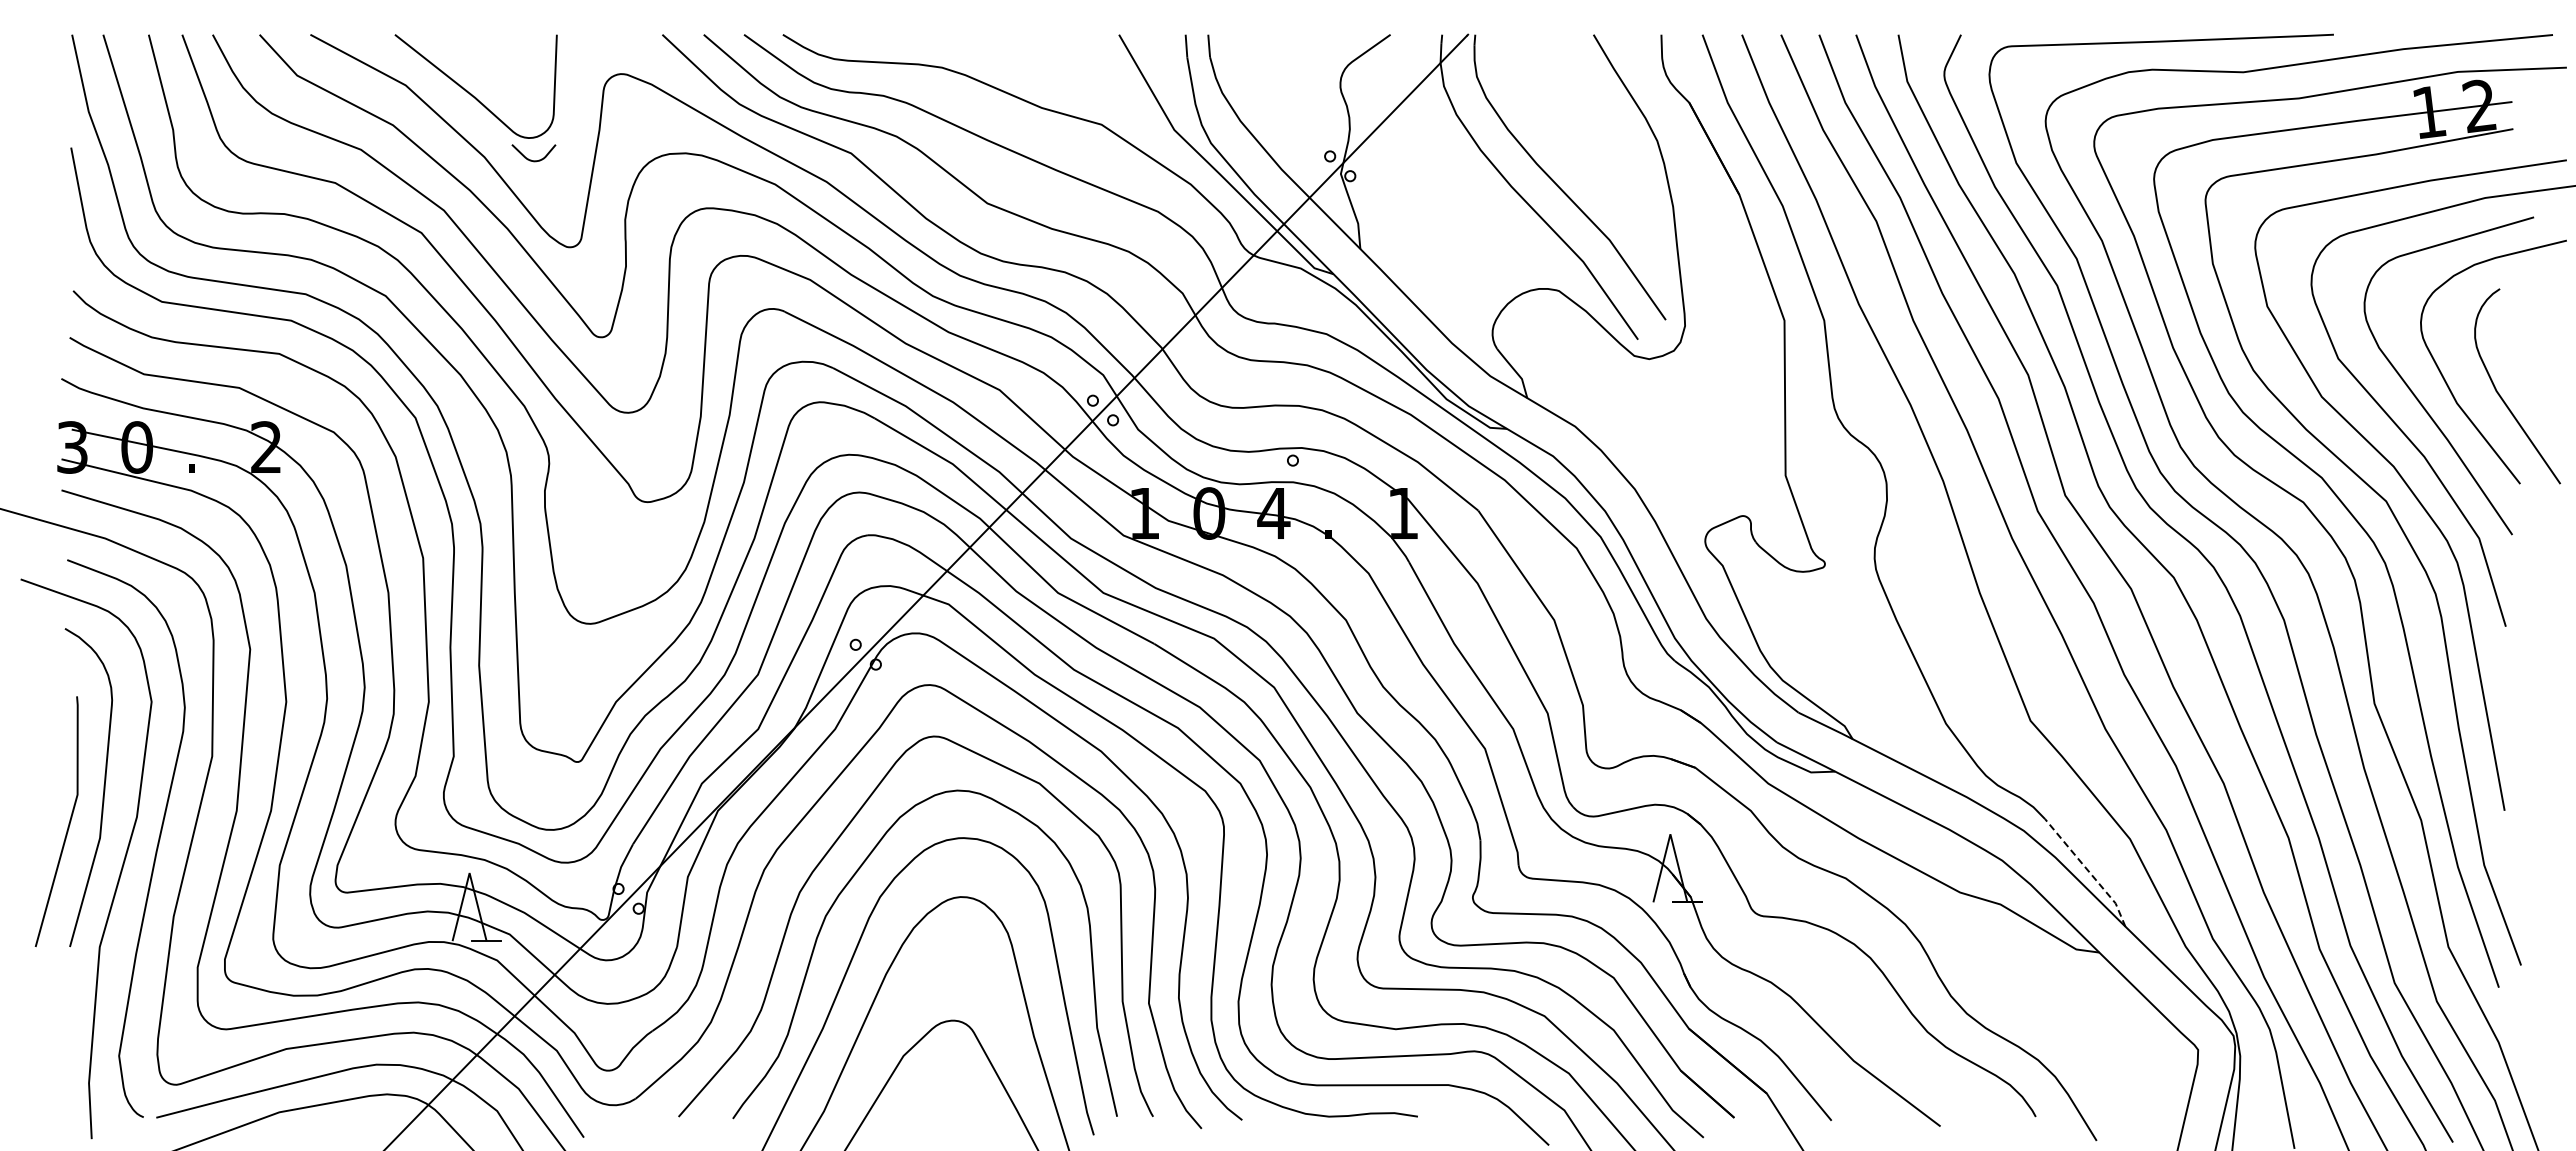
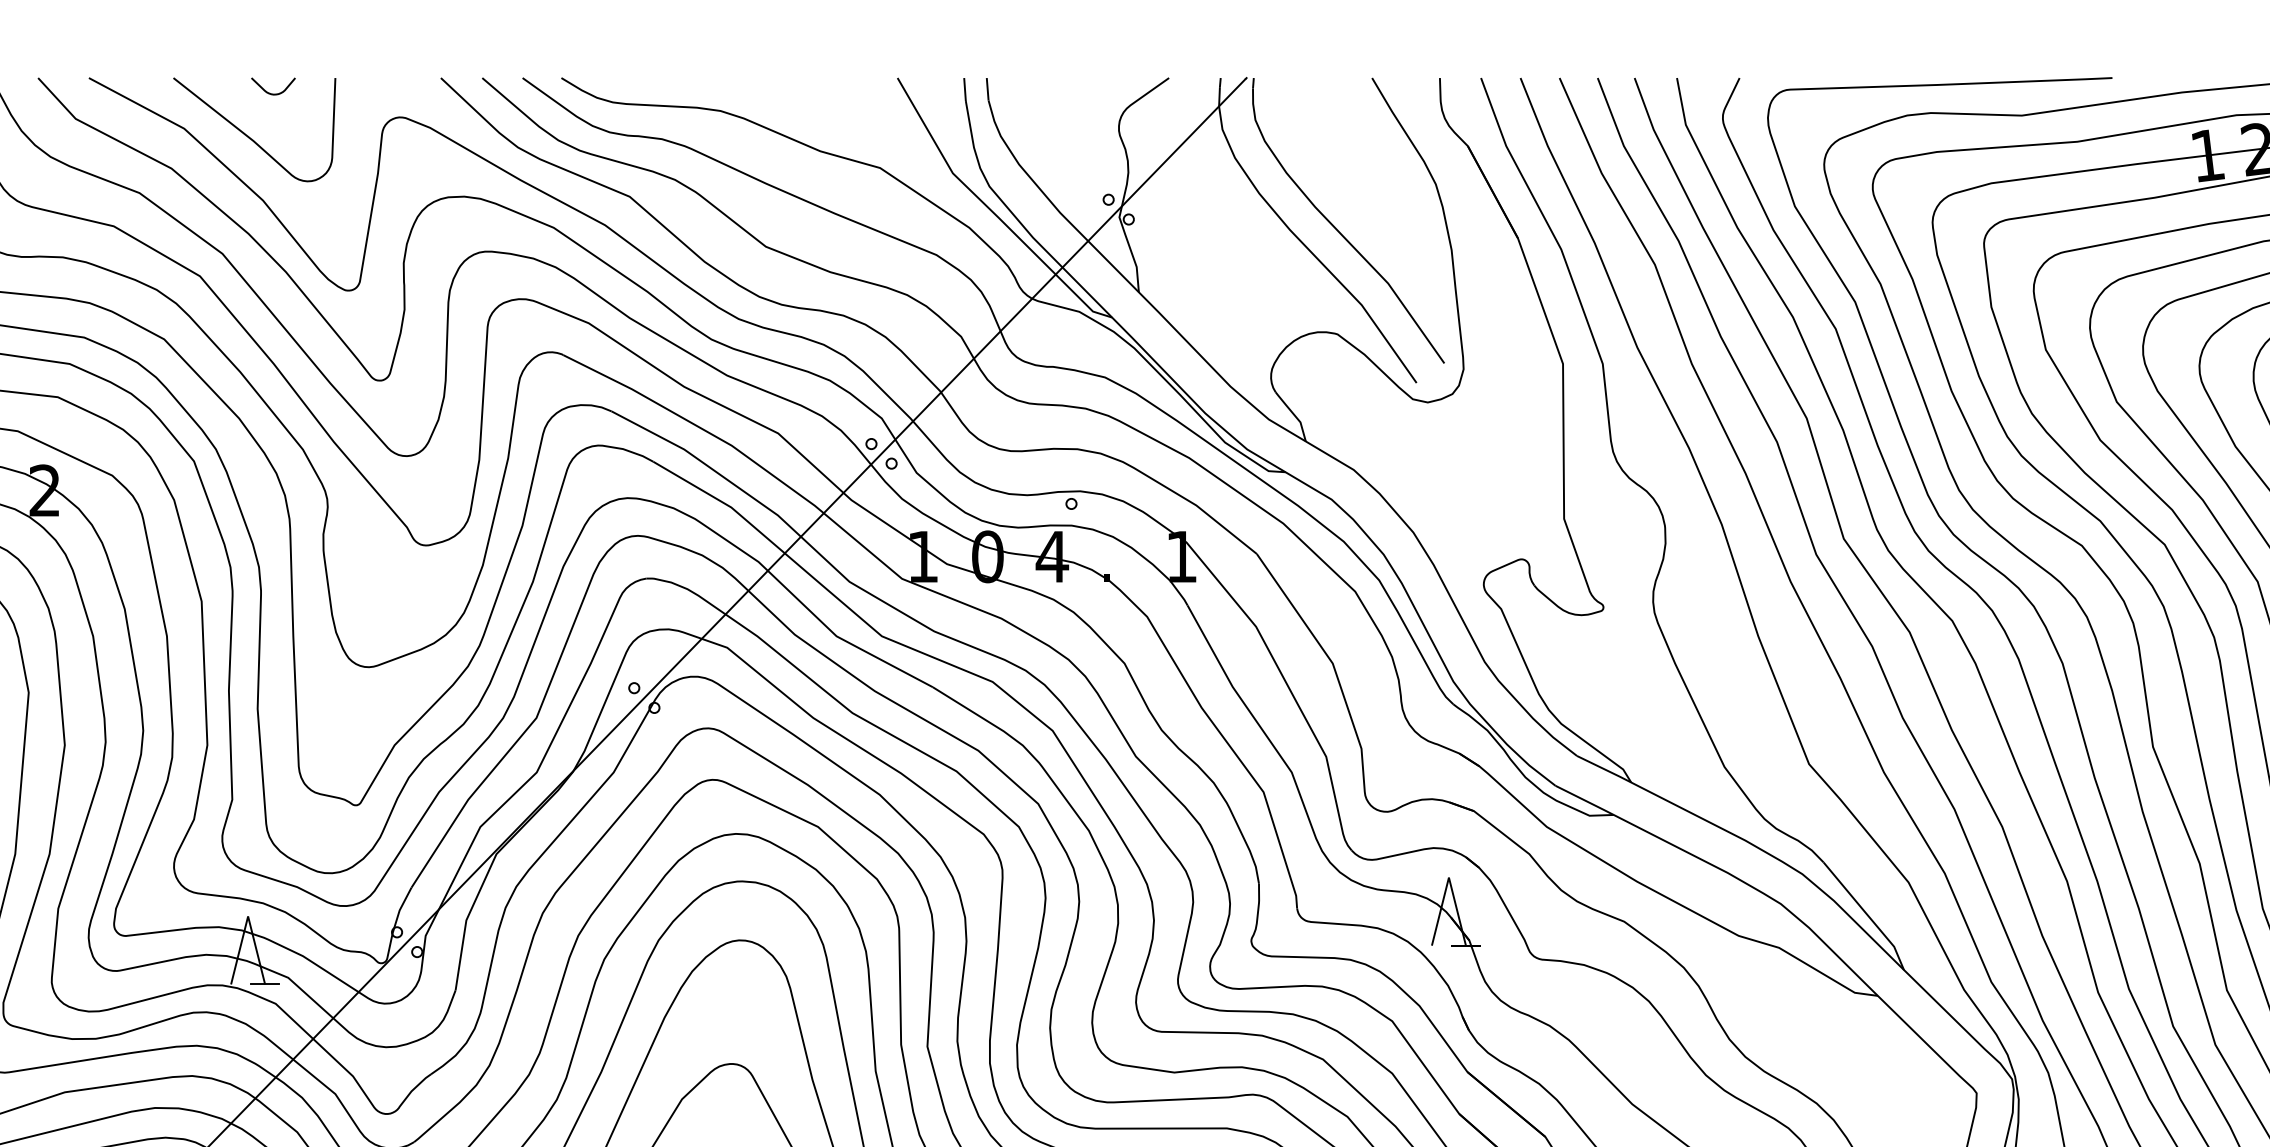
curve: (531, 159) -> (271, 92), moved
line: (2088, 871) -> (1867, 914), dashed -> solid

